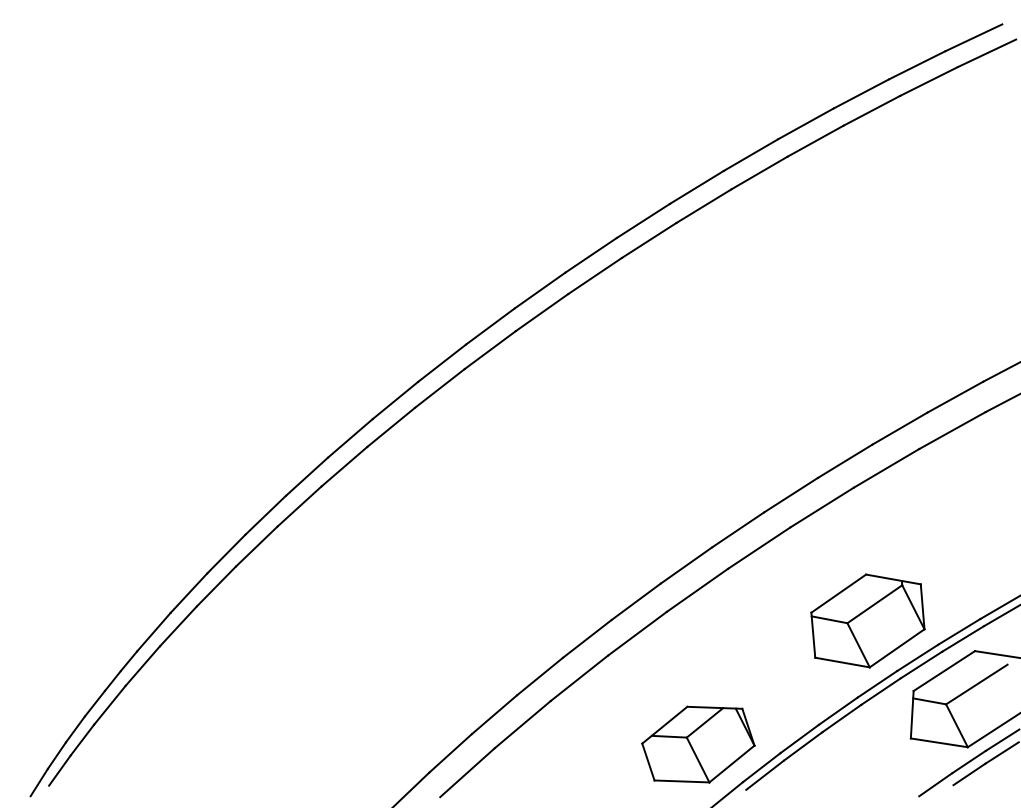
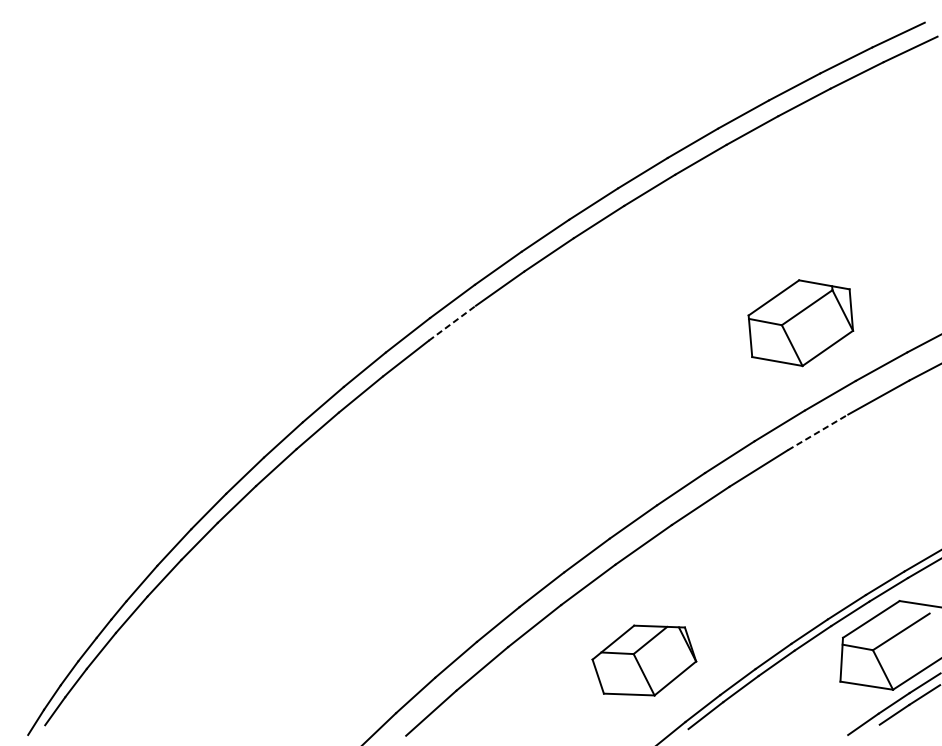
line: (490, 350) -> (452, 323), solid -> dashed
line: (886, 468) -> (817, 432), solid -> dashed
part: (867, 620) -> (800, 322), moved
part: (698, 744) -> (644, 660), moved

